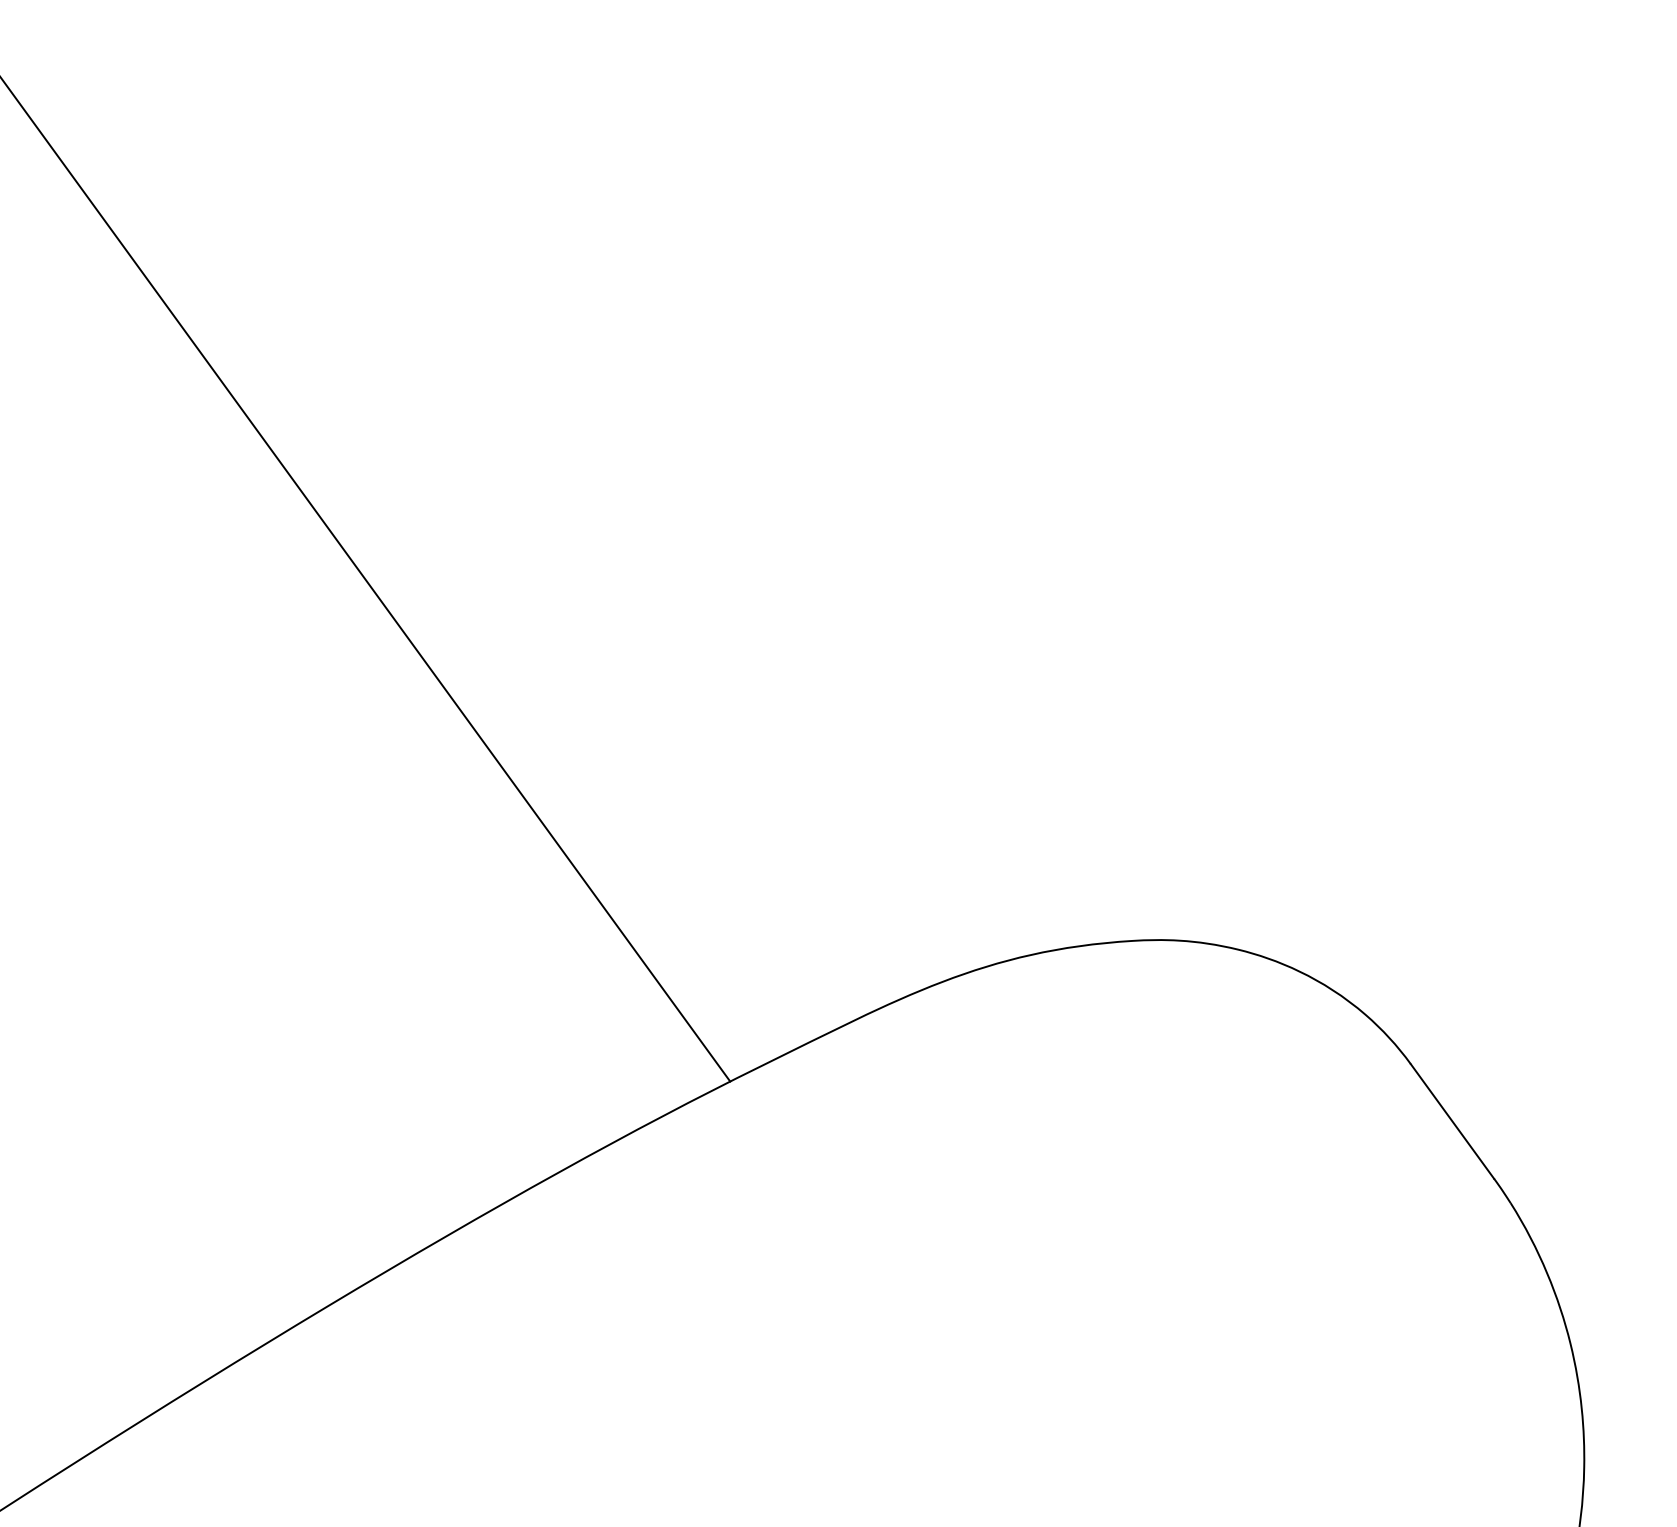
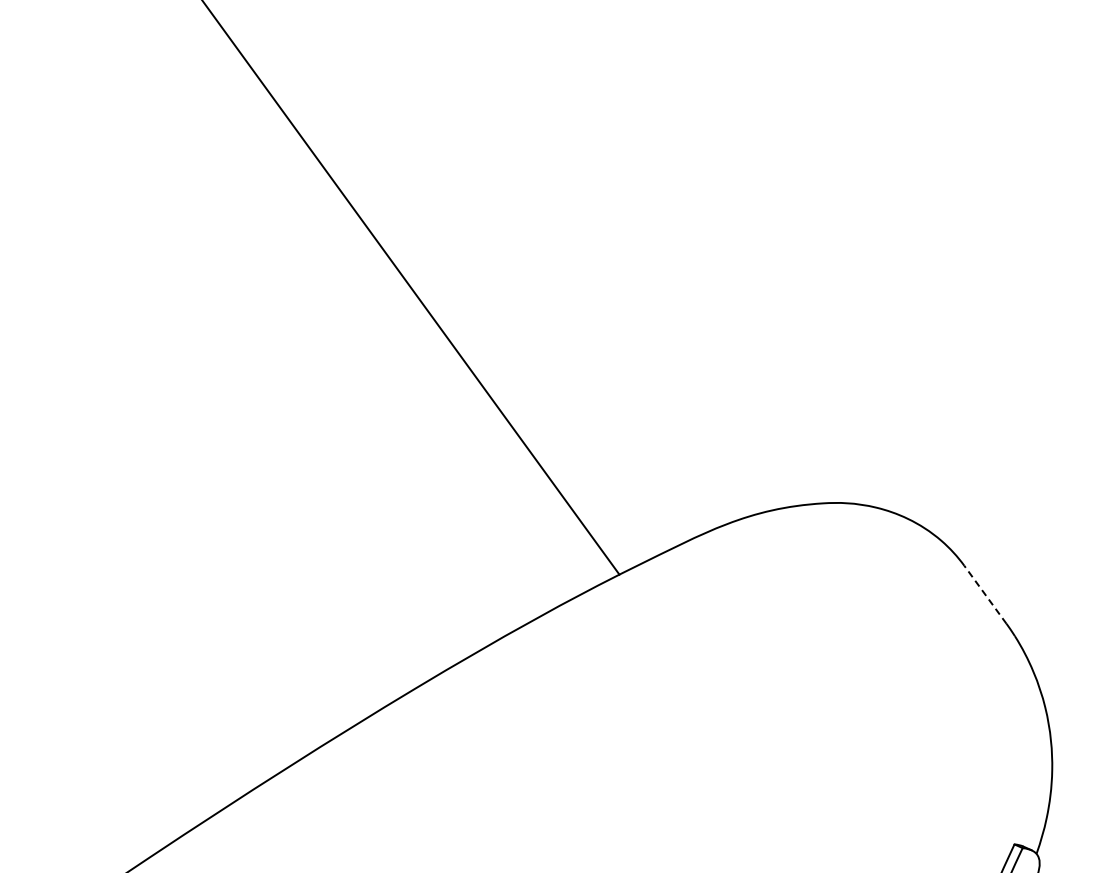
line: (1452, 1120) -> (985, 594), solid -> dashed

